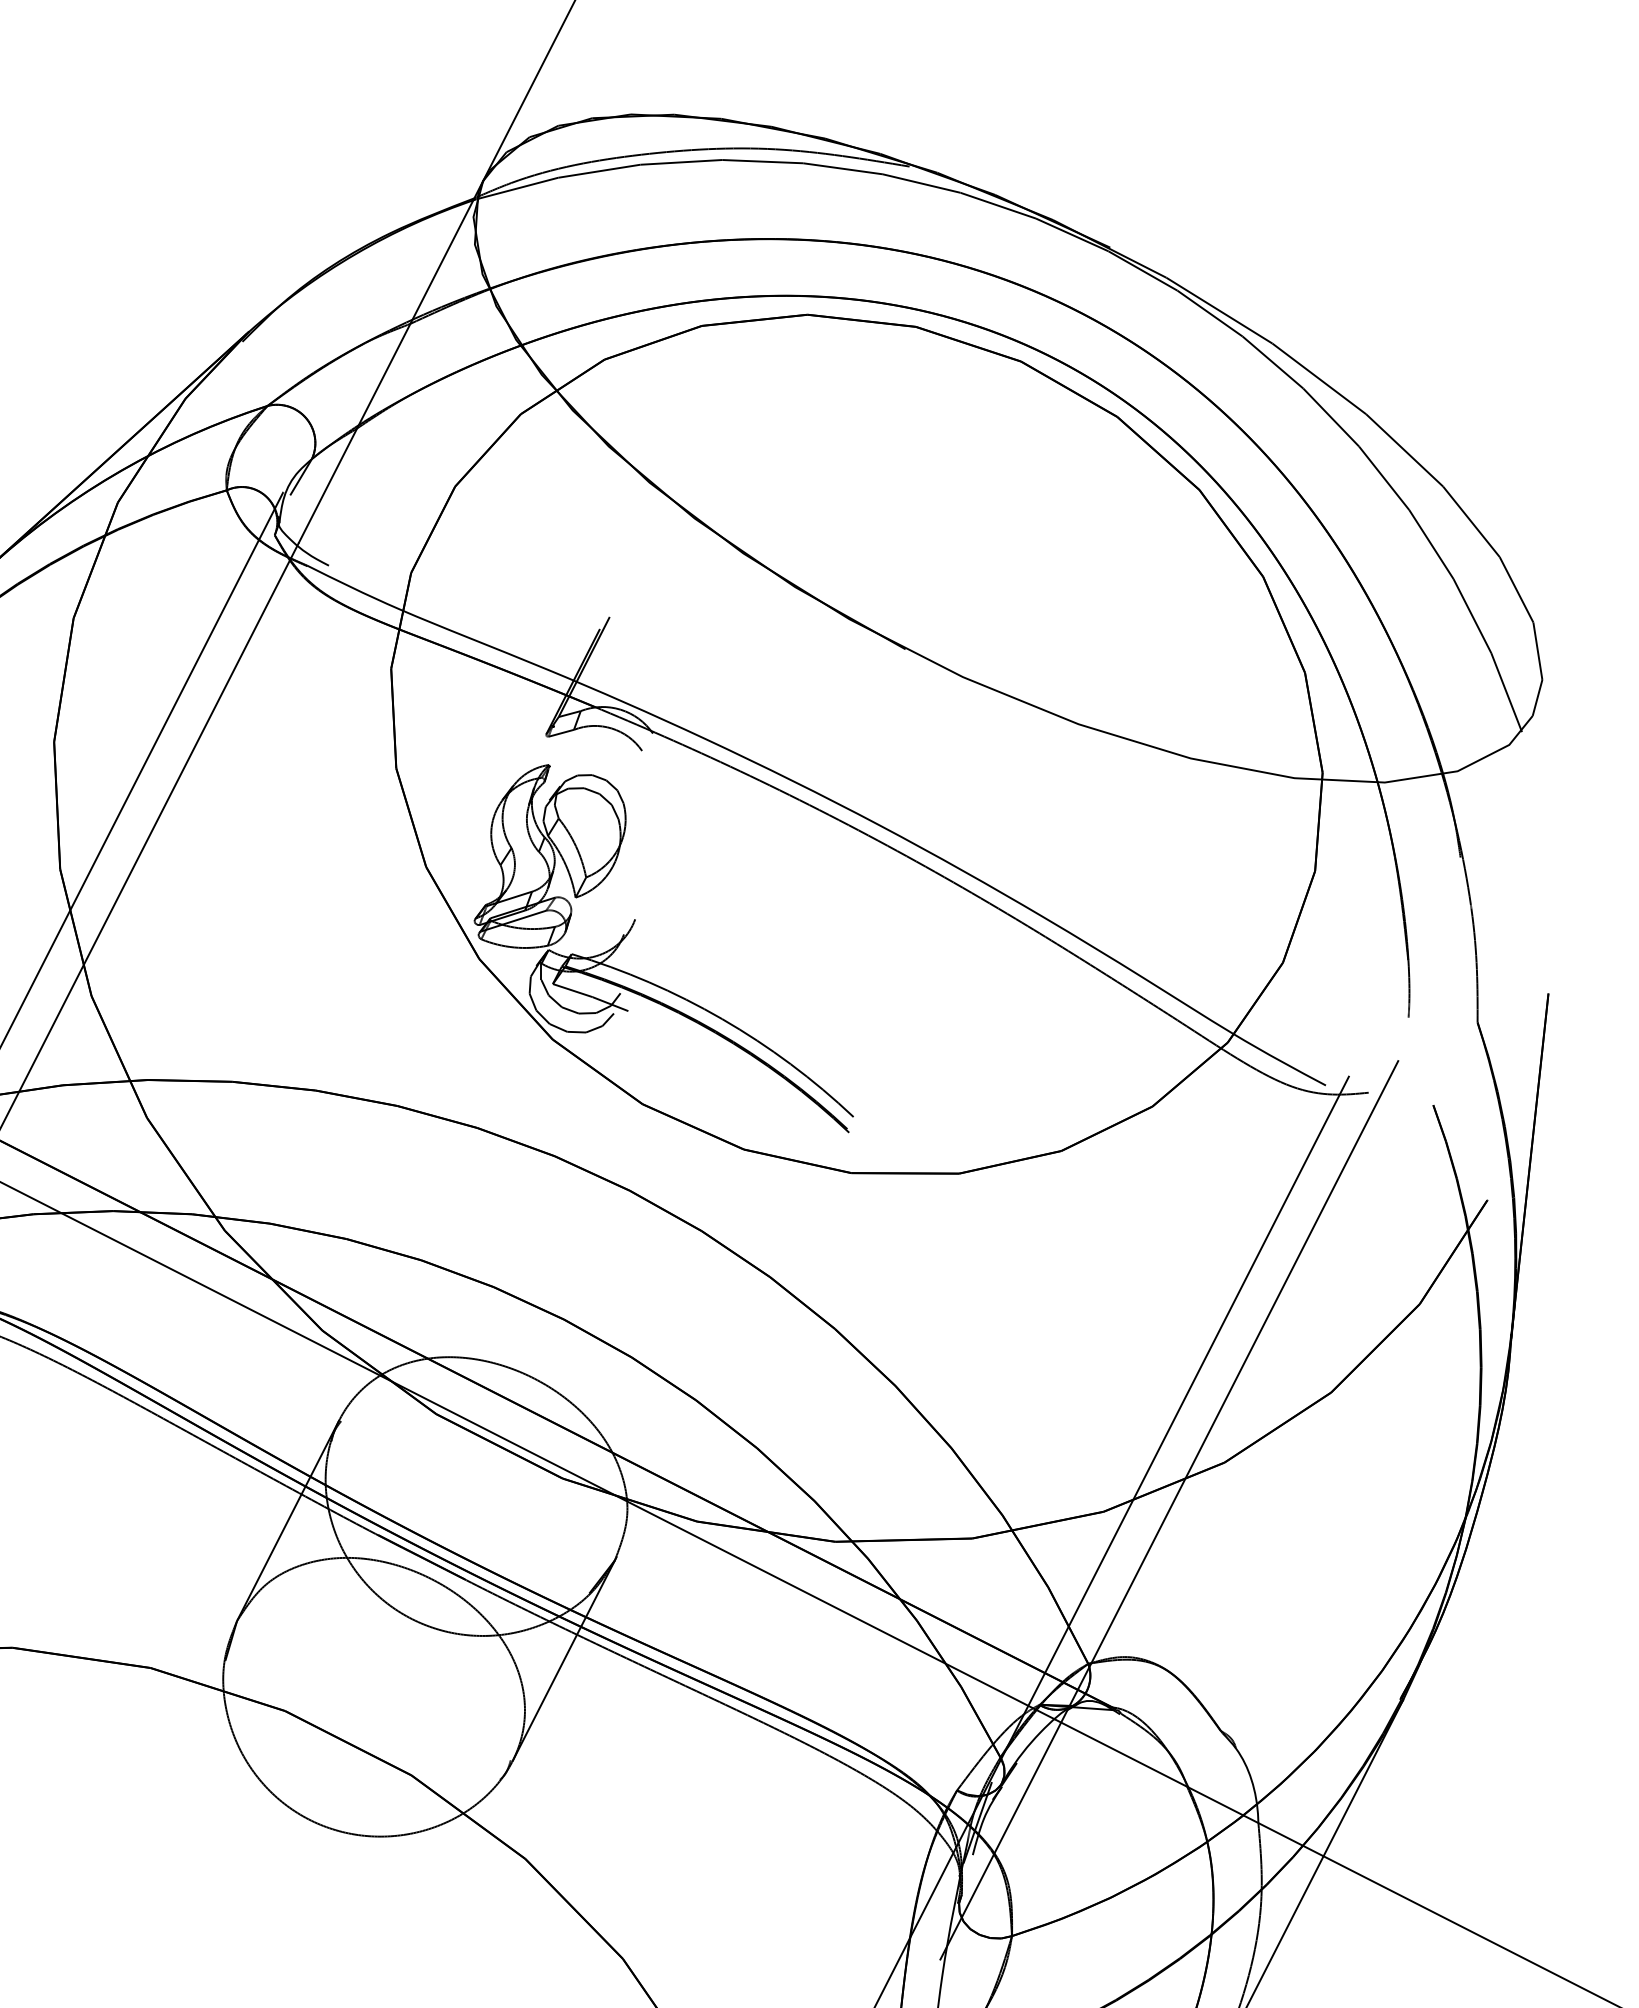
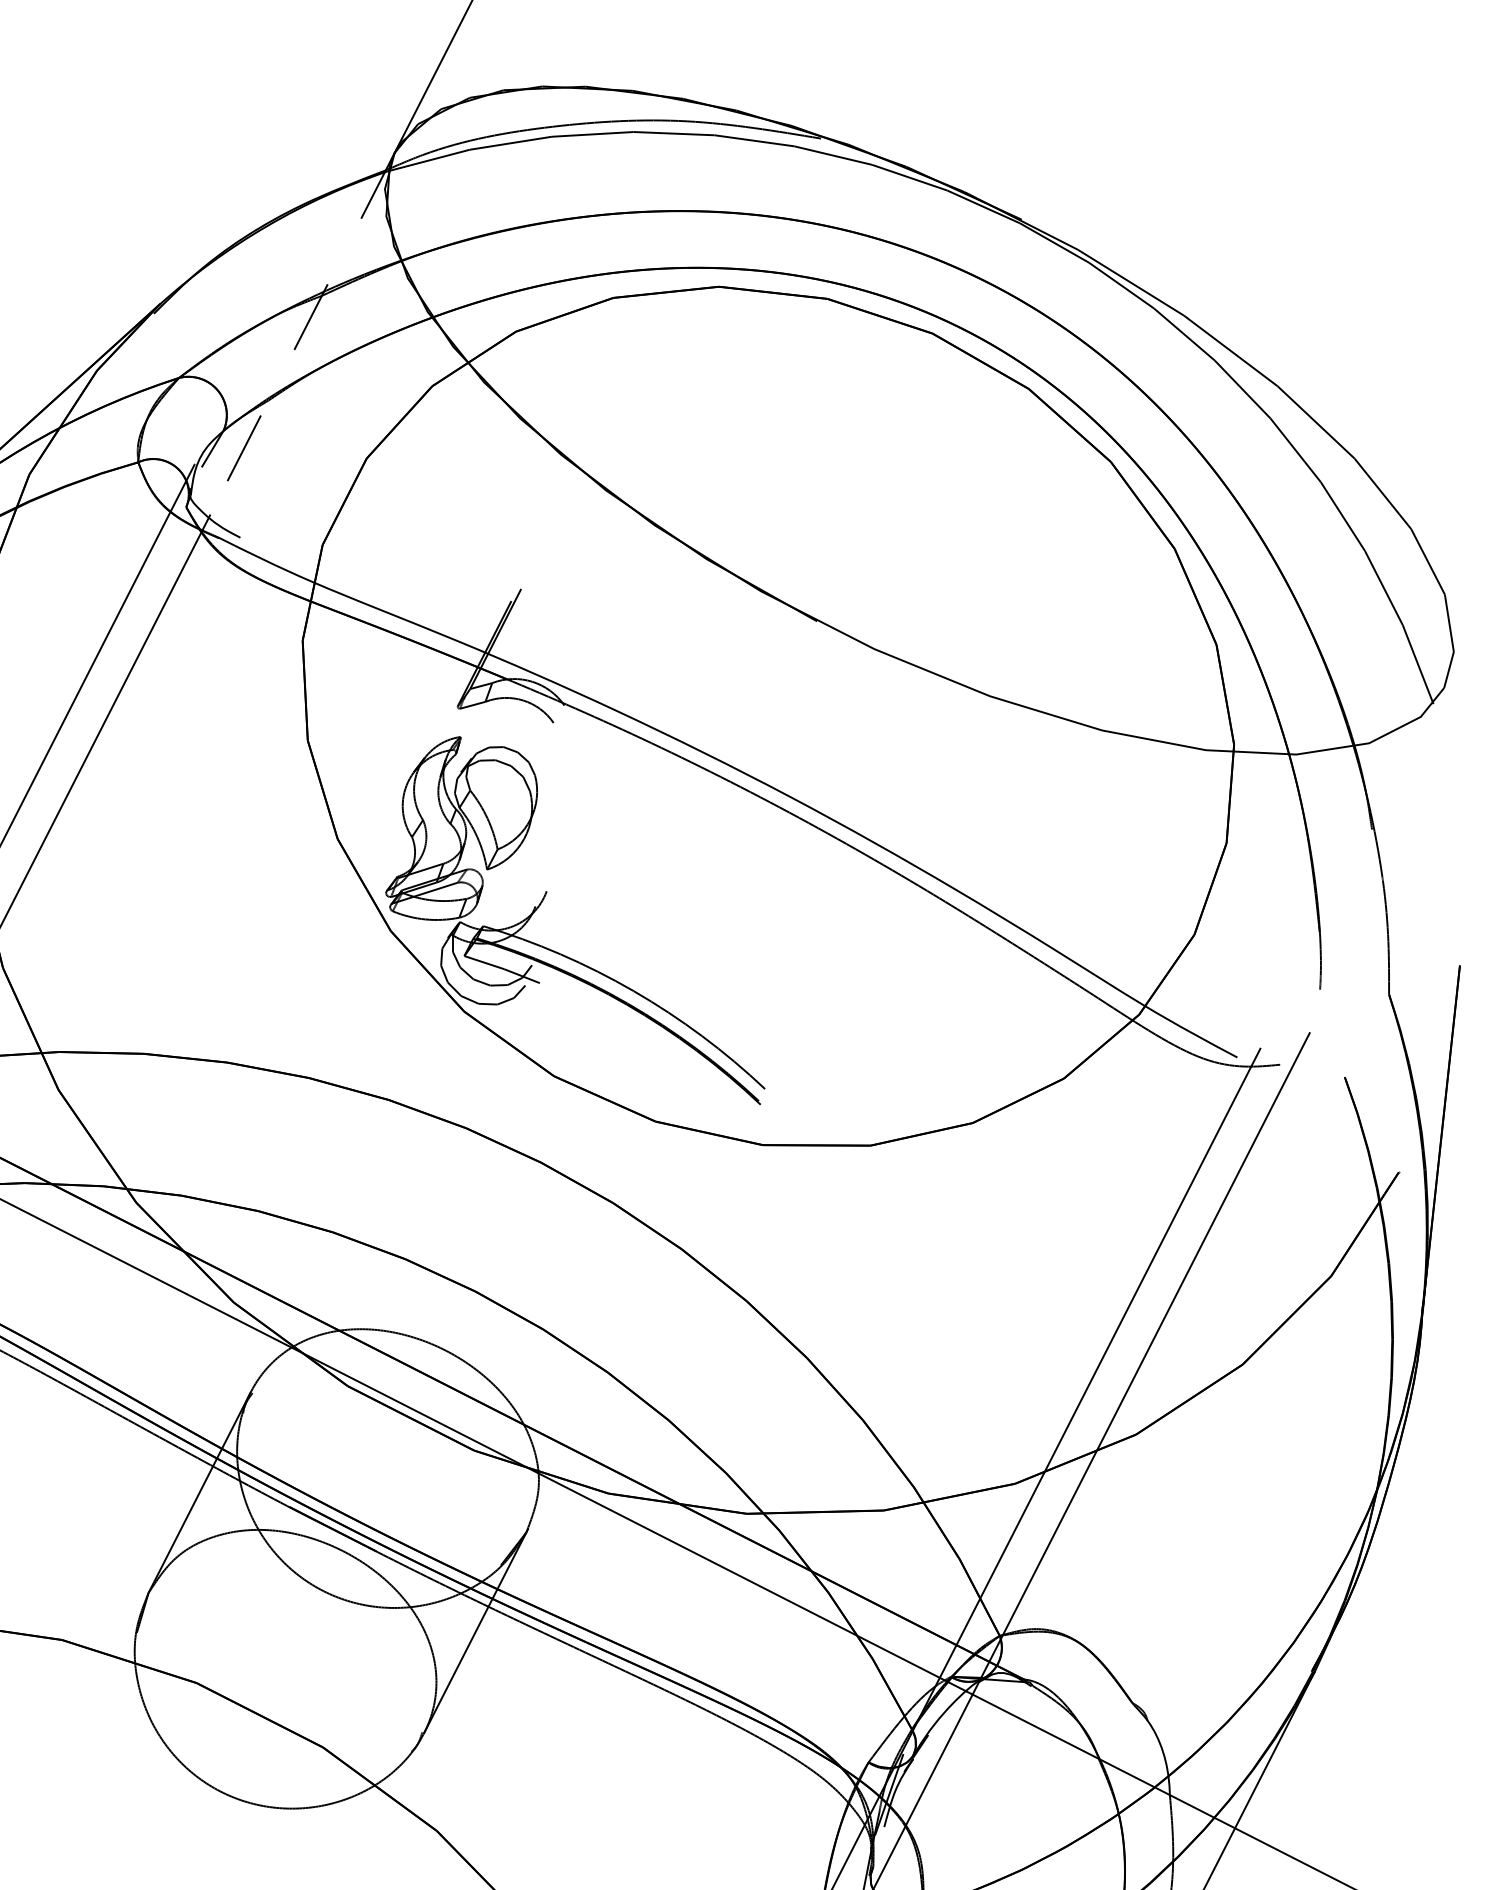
line: (391, 361) -> (302, 333), solid -> dashed

